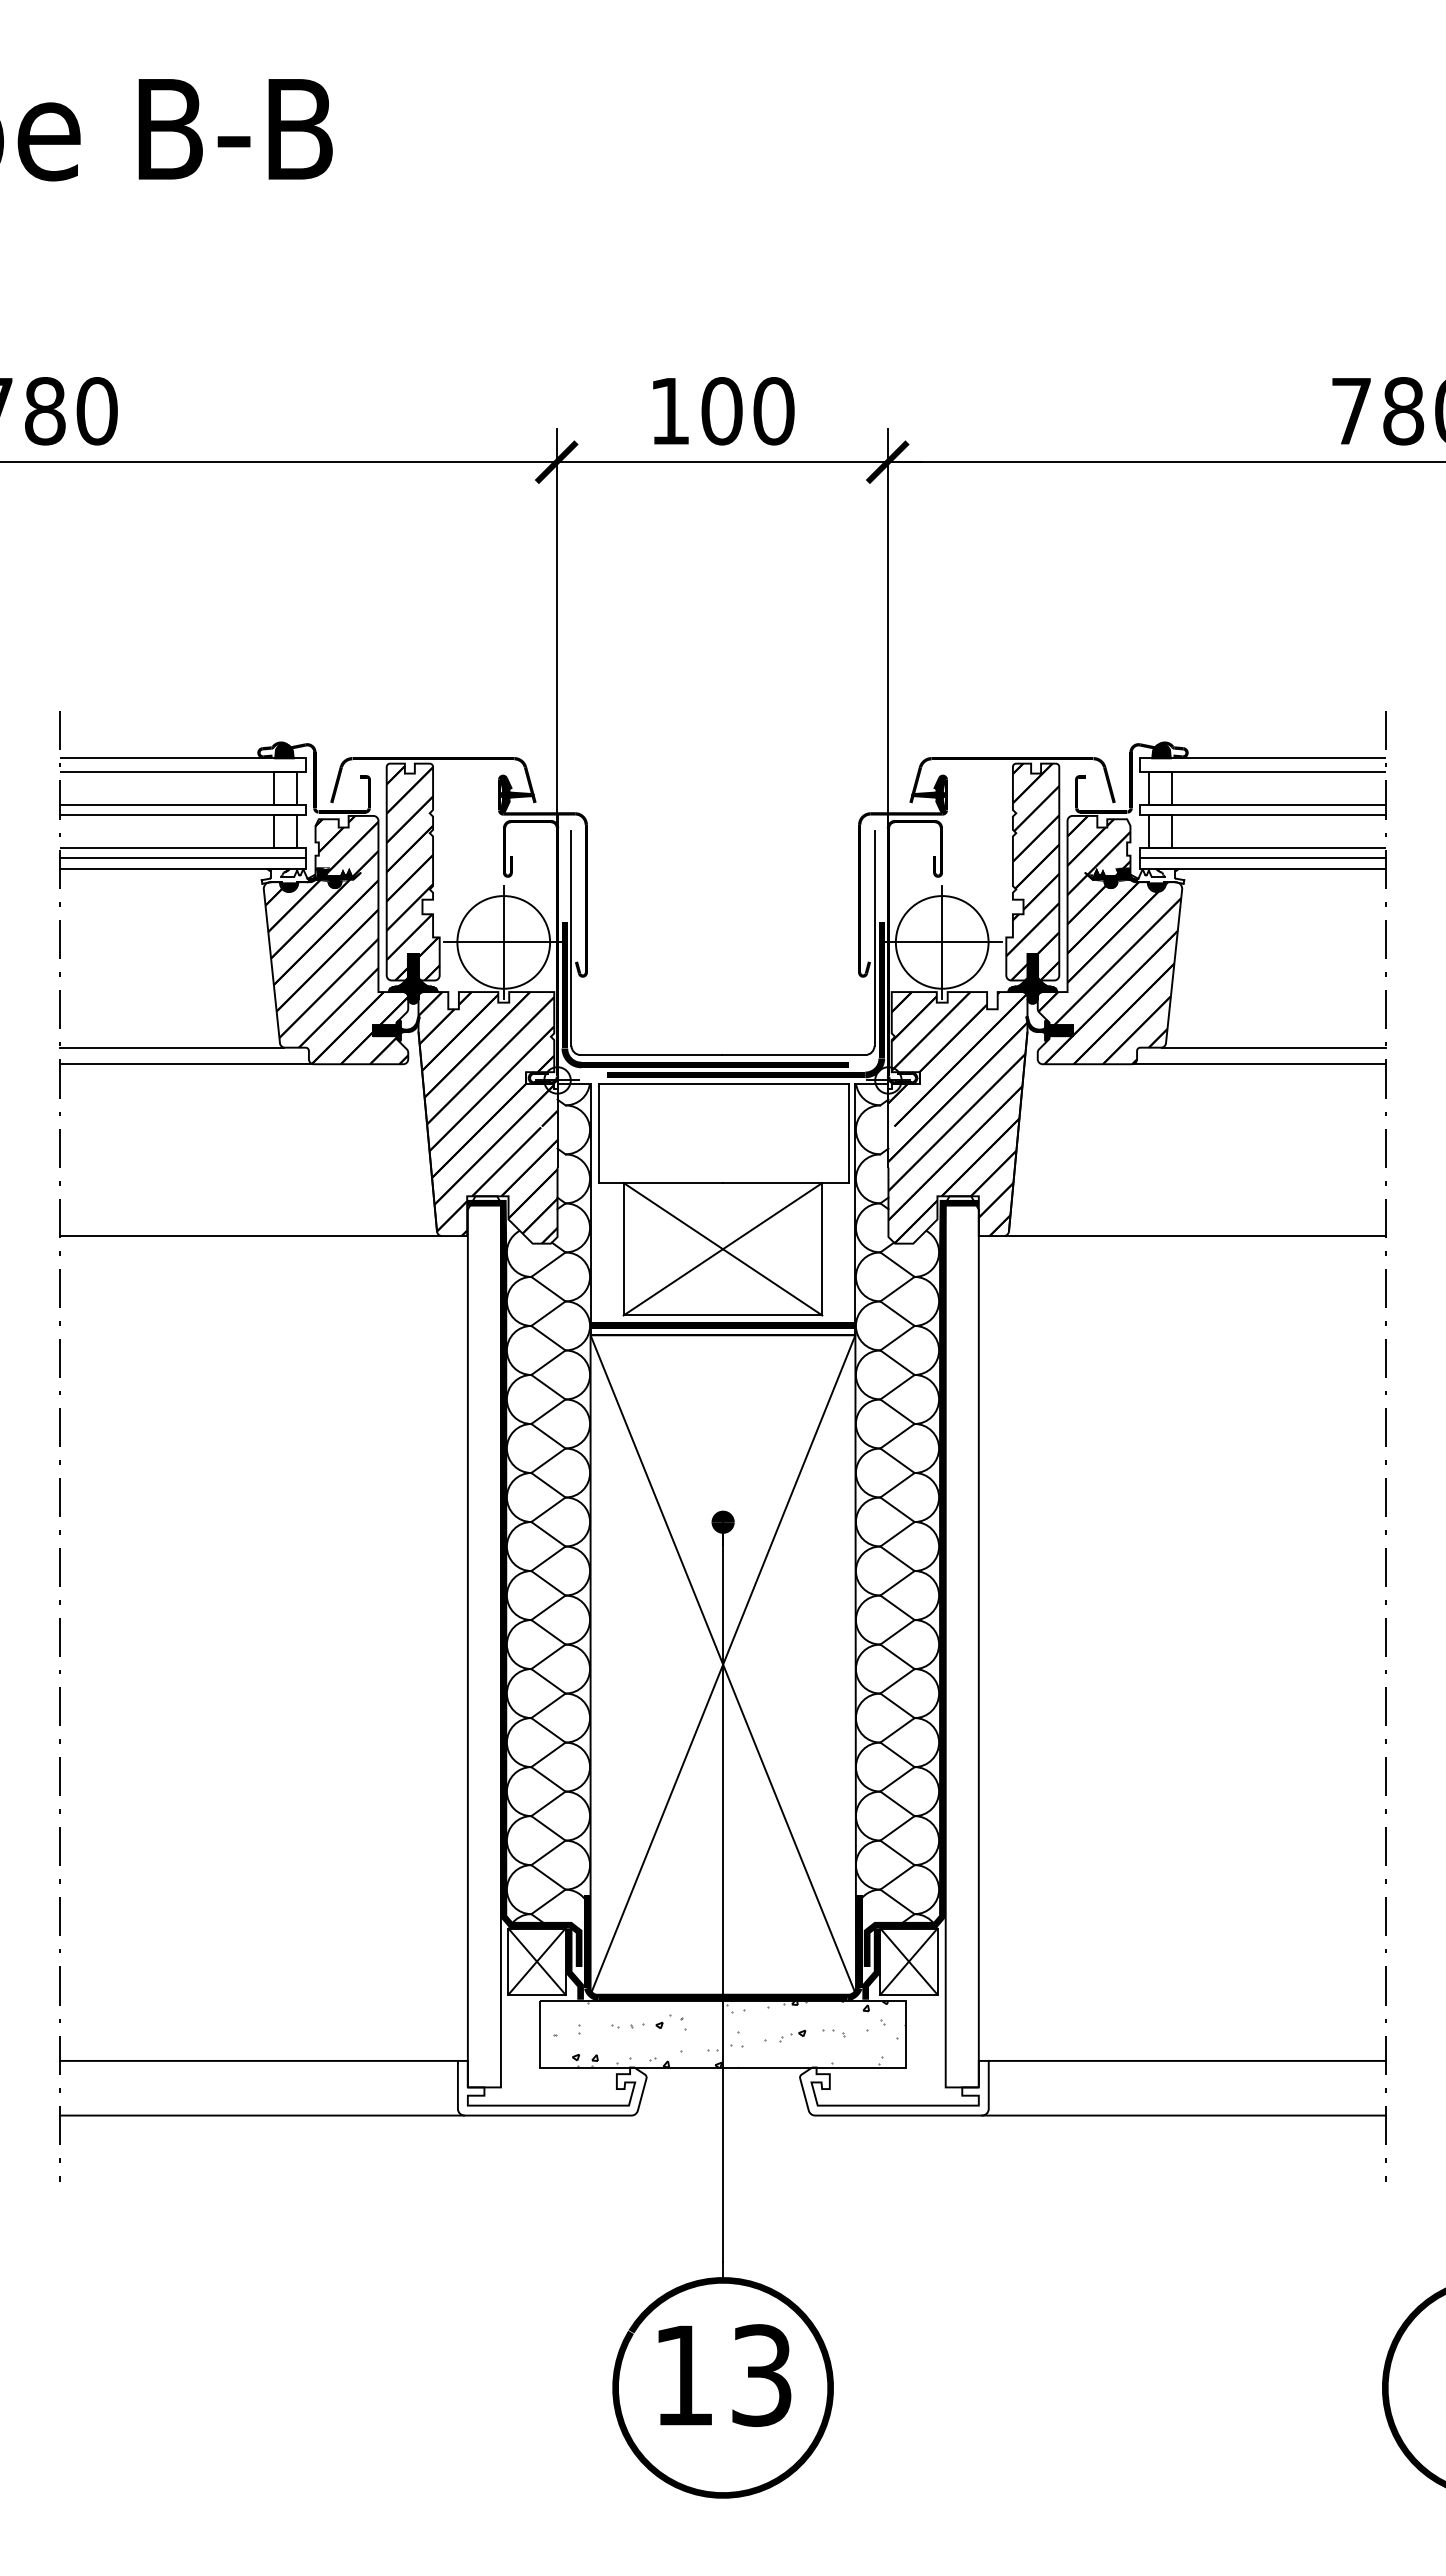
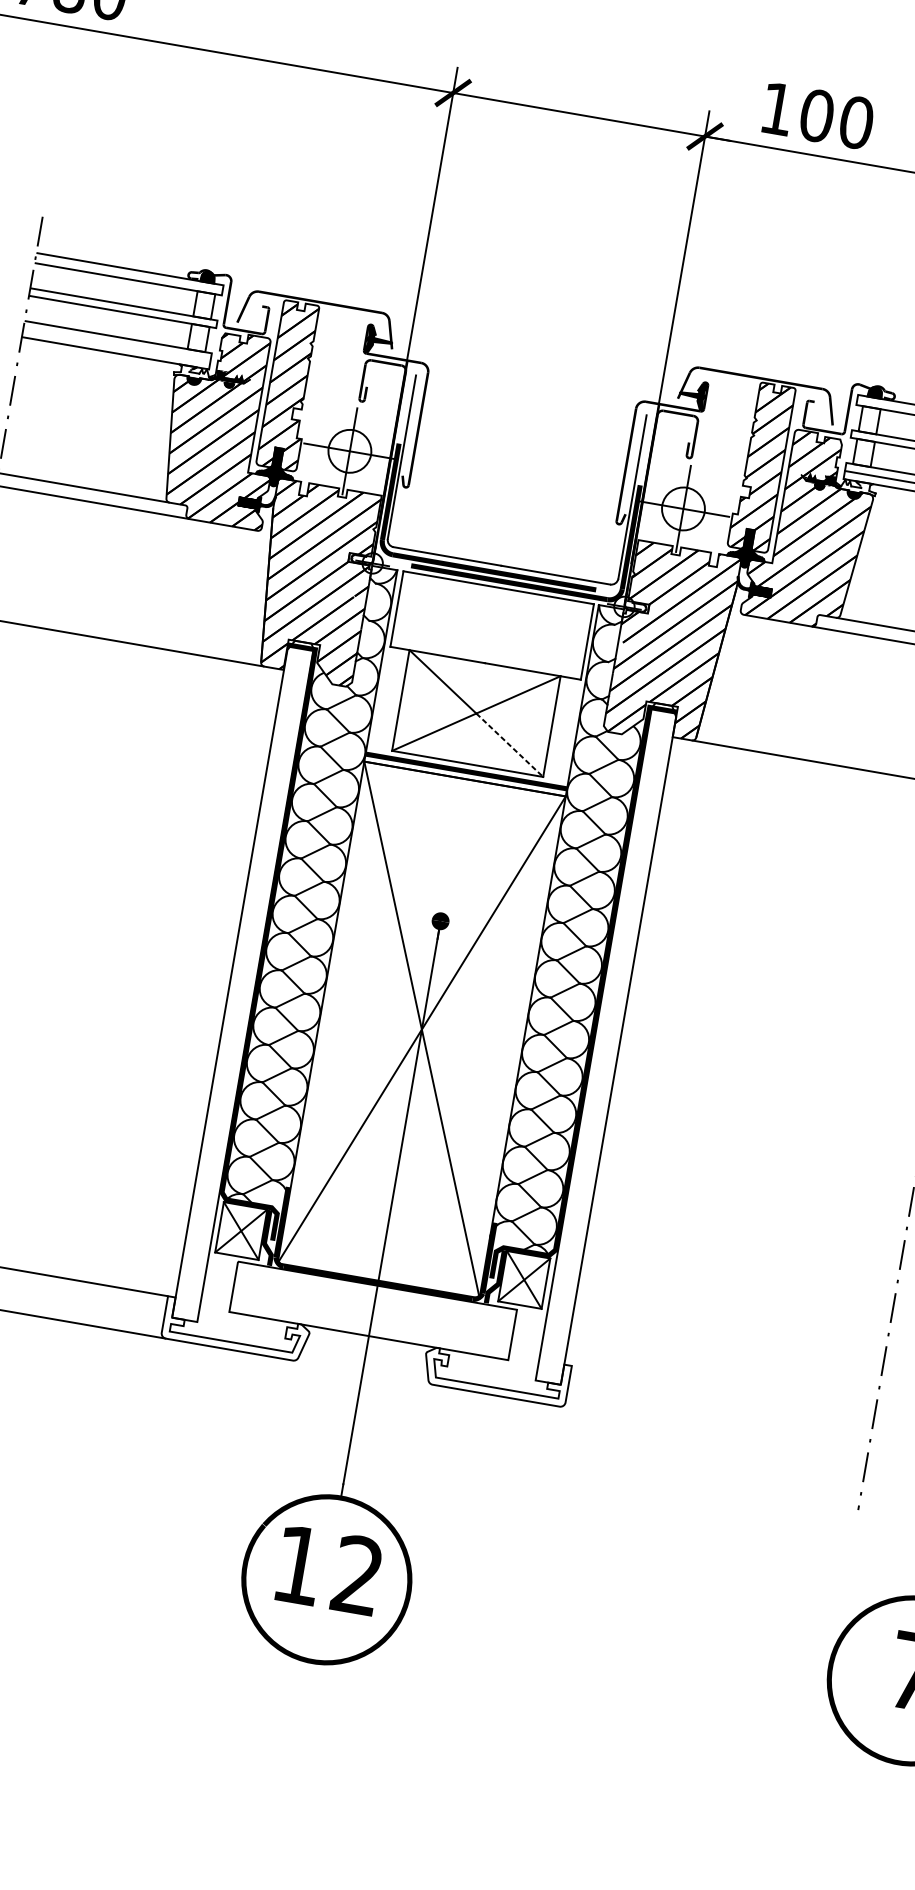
text: (723, 411) -> (818, 116), moved
line: (182, 858) -> (116, 345), removed
circle: (503, 942) -> (349, 451), size x0.6
circle: (941, 942) -> (682, 508), size x0.6
line: (772, 1282) -> (509, 745), solid -> dashed
hatch: (729, 2034) -> (378, 1311), removed
line: (1187, 2060) -> (723, 1391), removed
line: (1184, 2115) -> (713, 1433), removed
text: (761, 2375) -> (357, 1575), 13 -> 12

